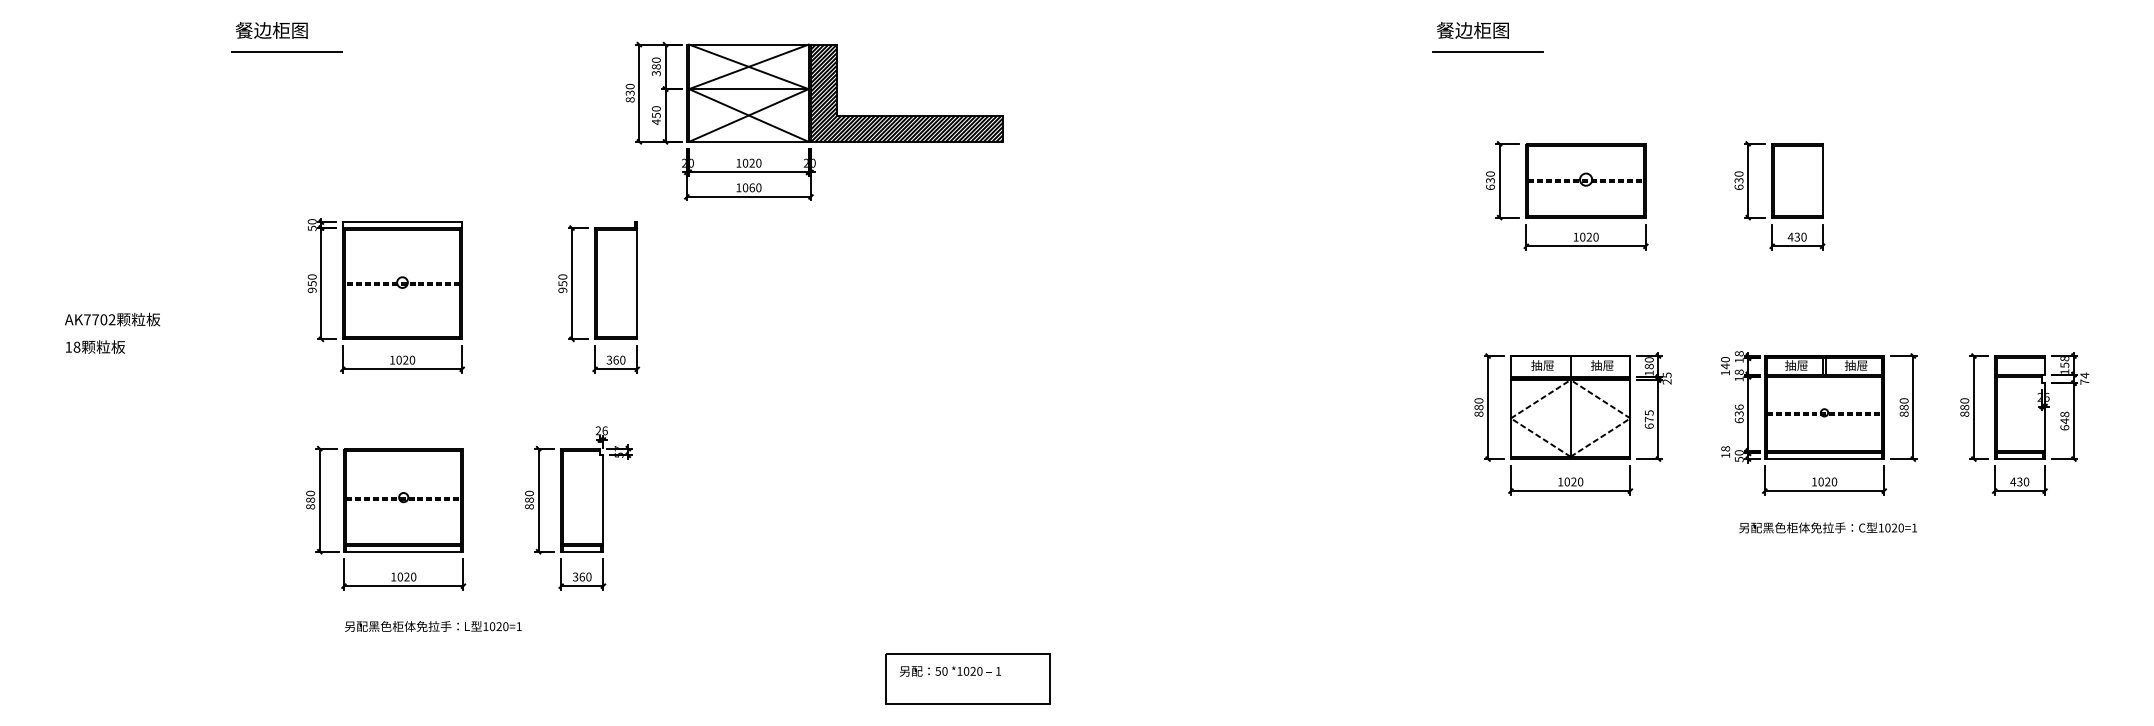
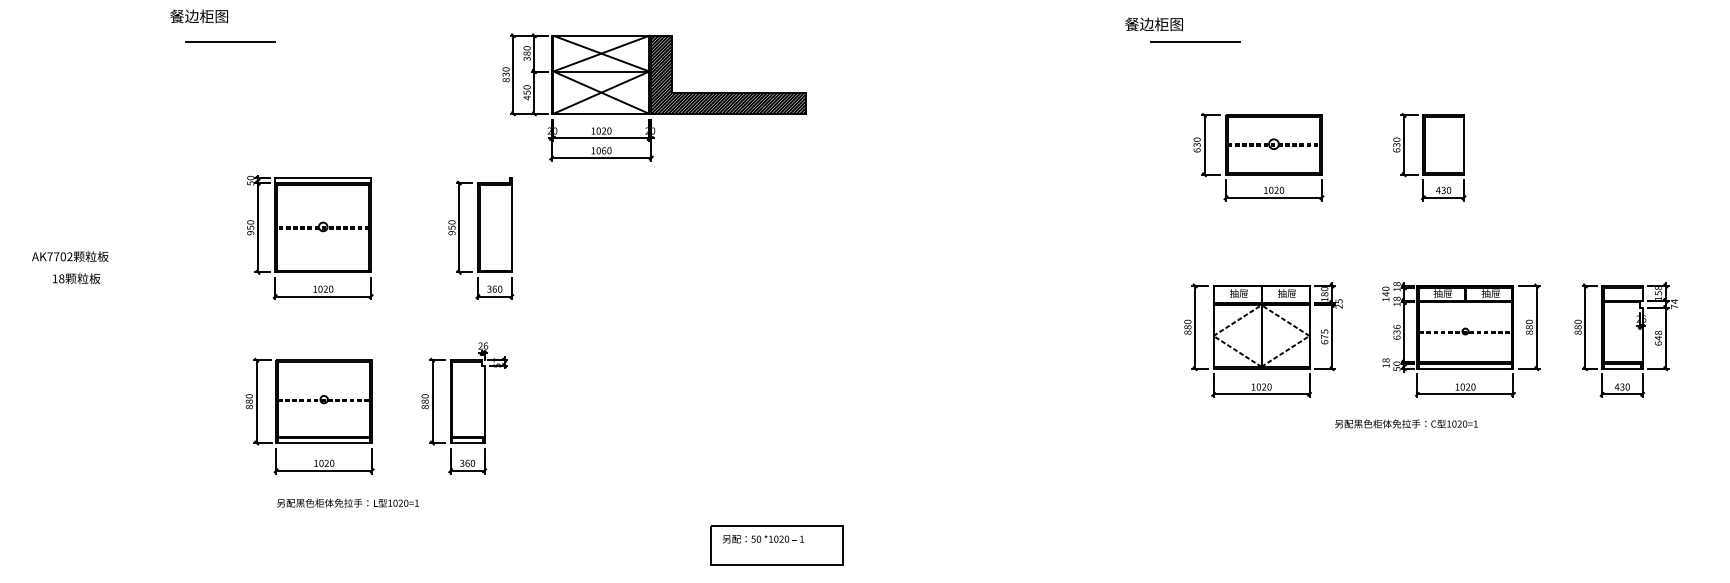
text: (270, 30) -> (198, 16), moved
text: (1472, 30) -> (1153, 24), moved
text: (112, 319) -> (70, 256), moved
text: (1828, 527) -> (1406, 423), moved

